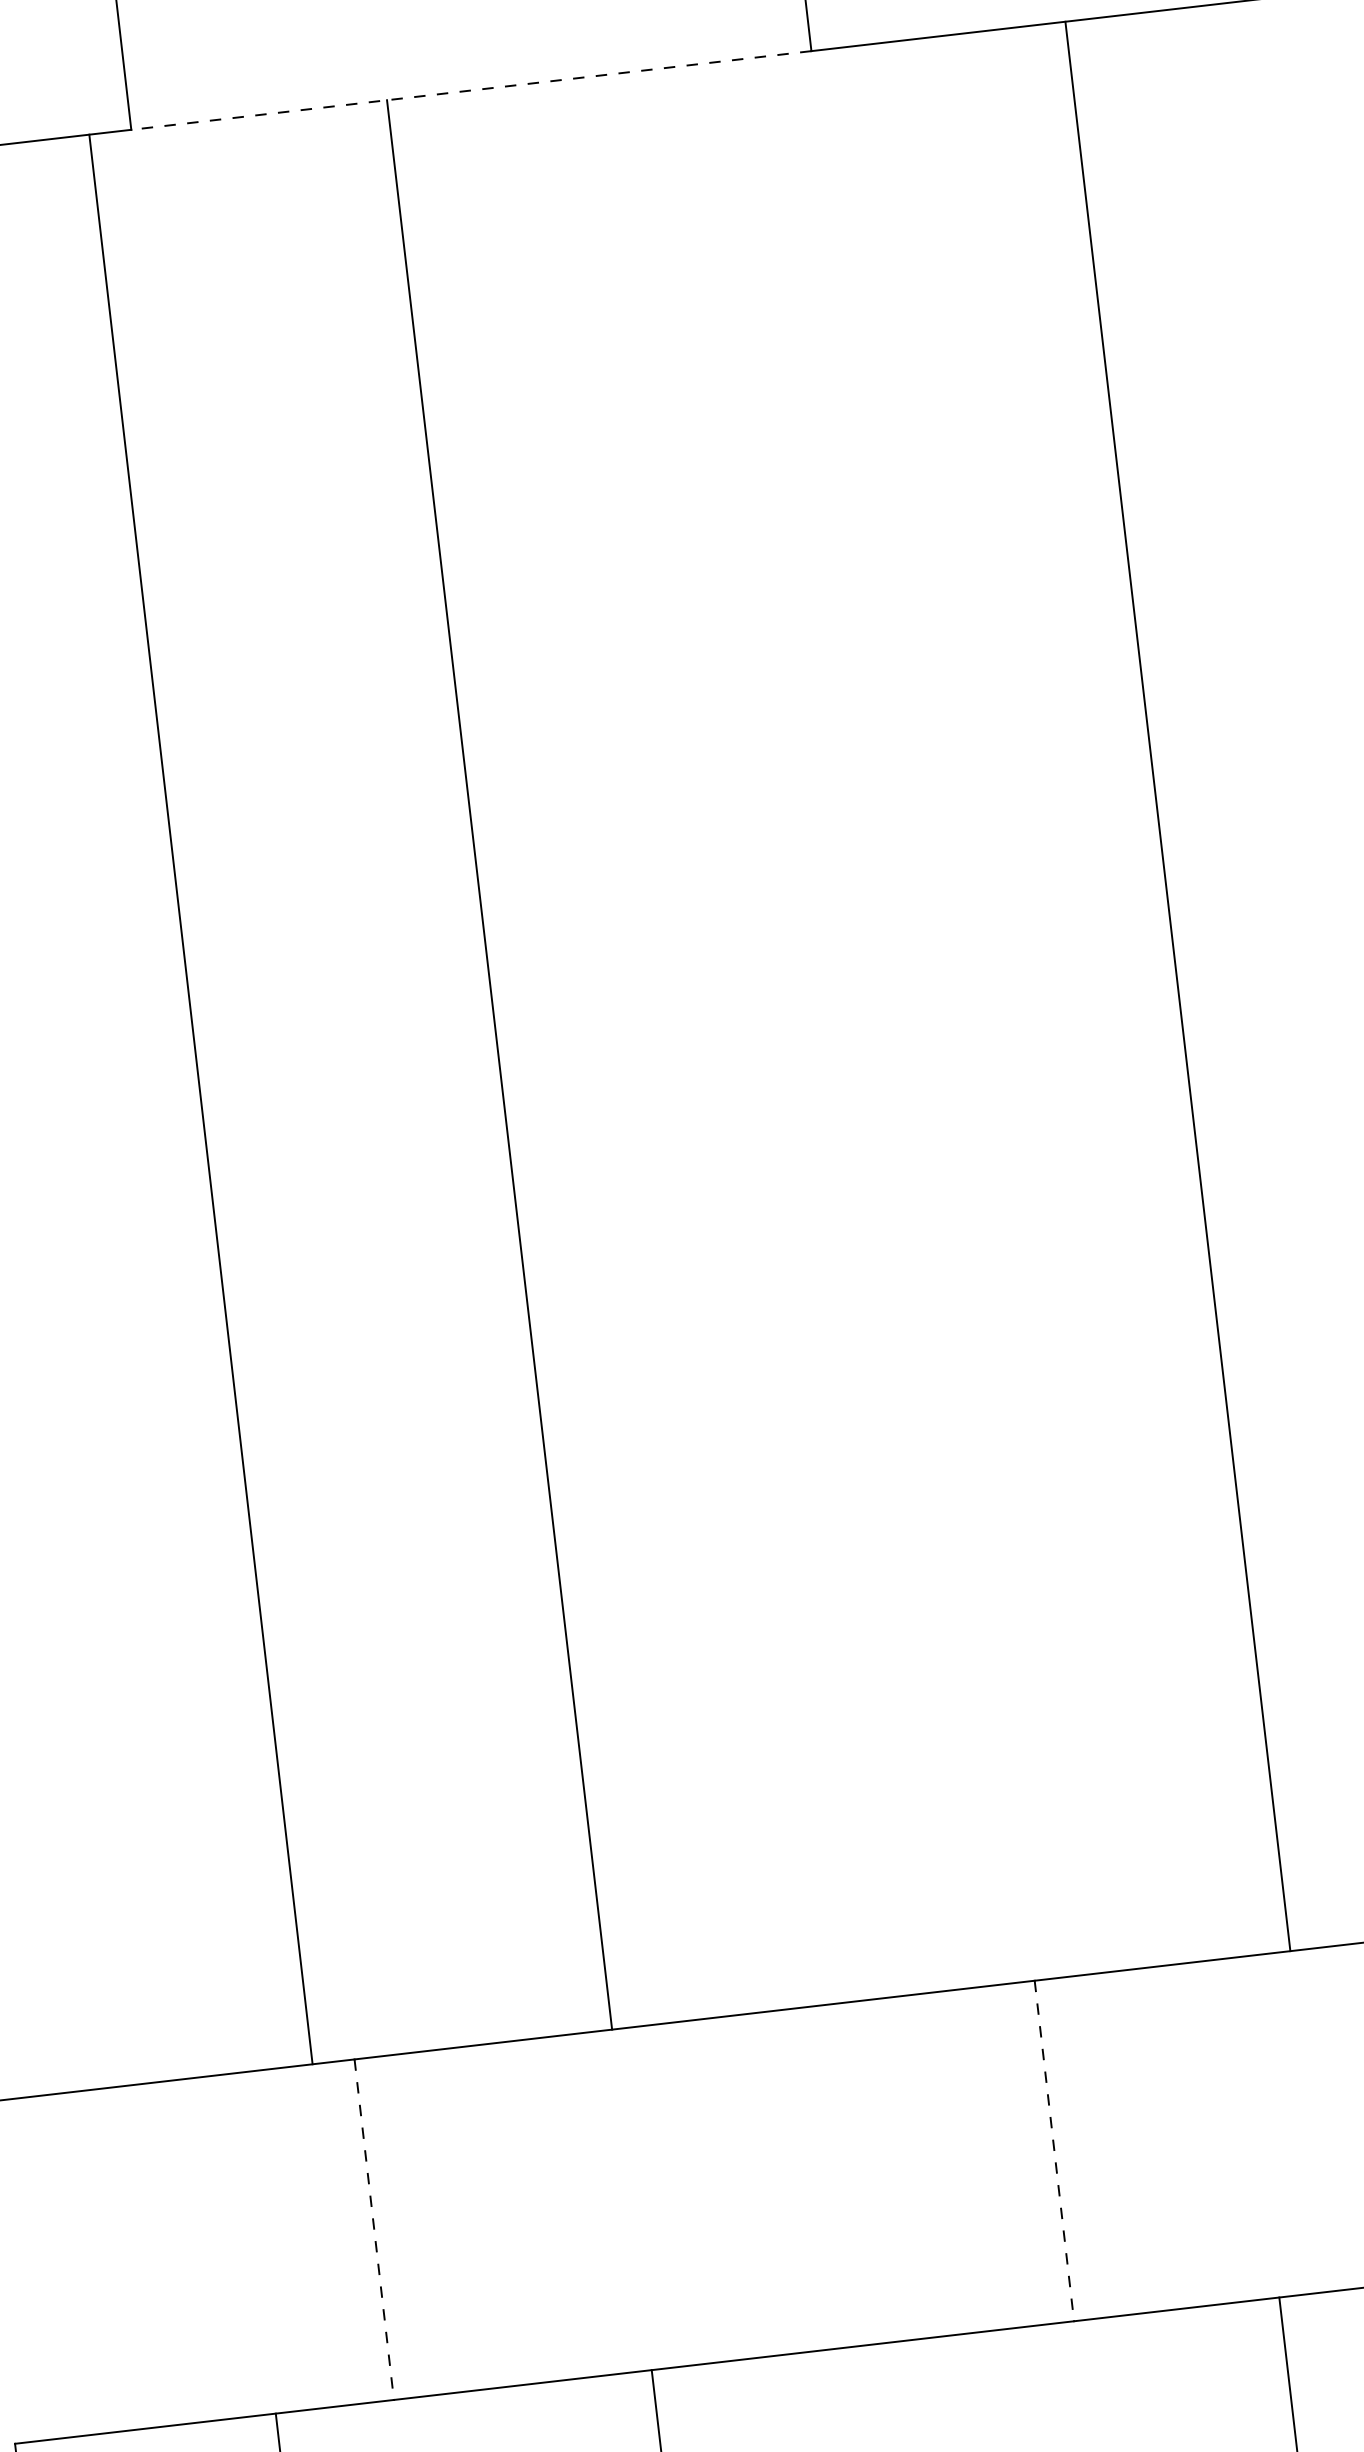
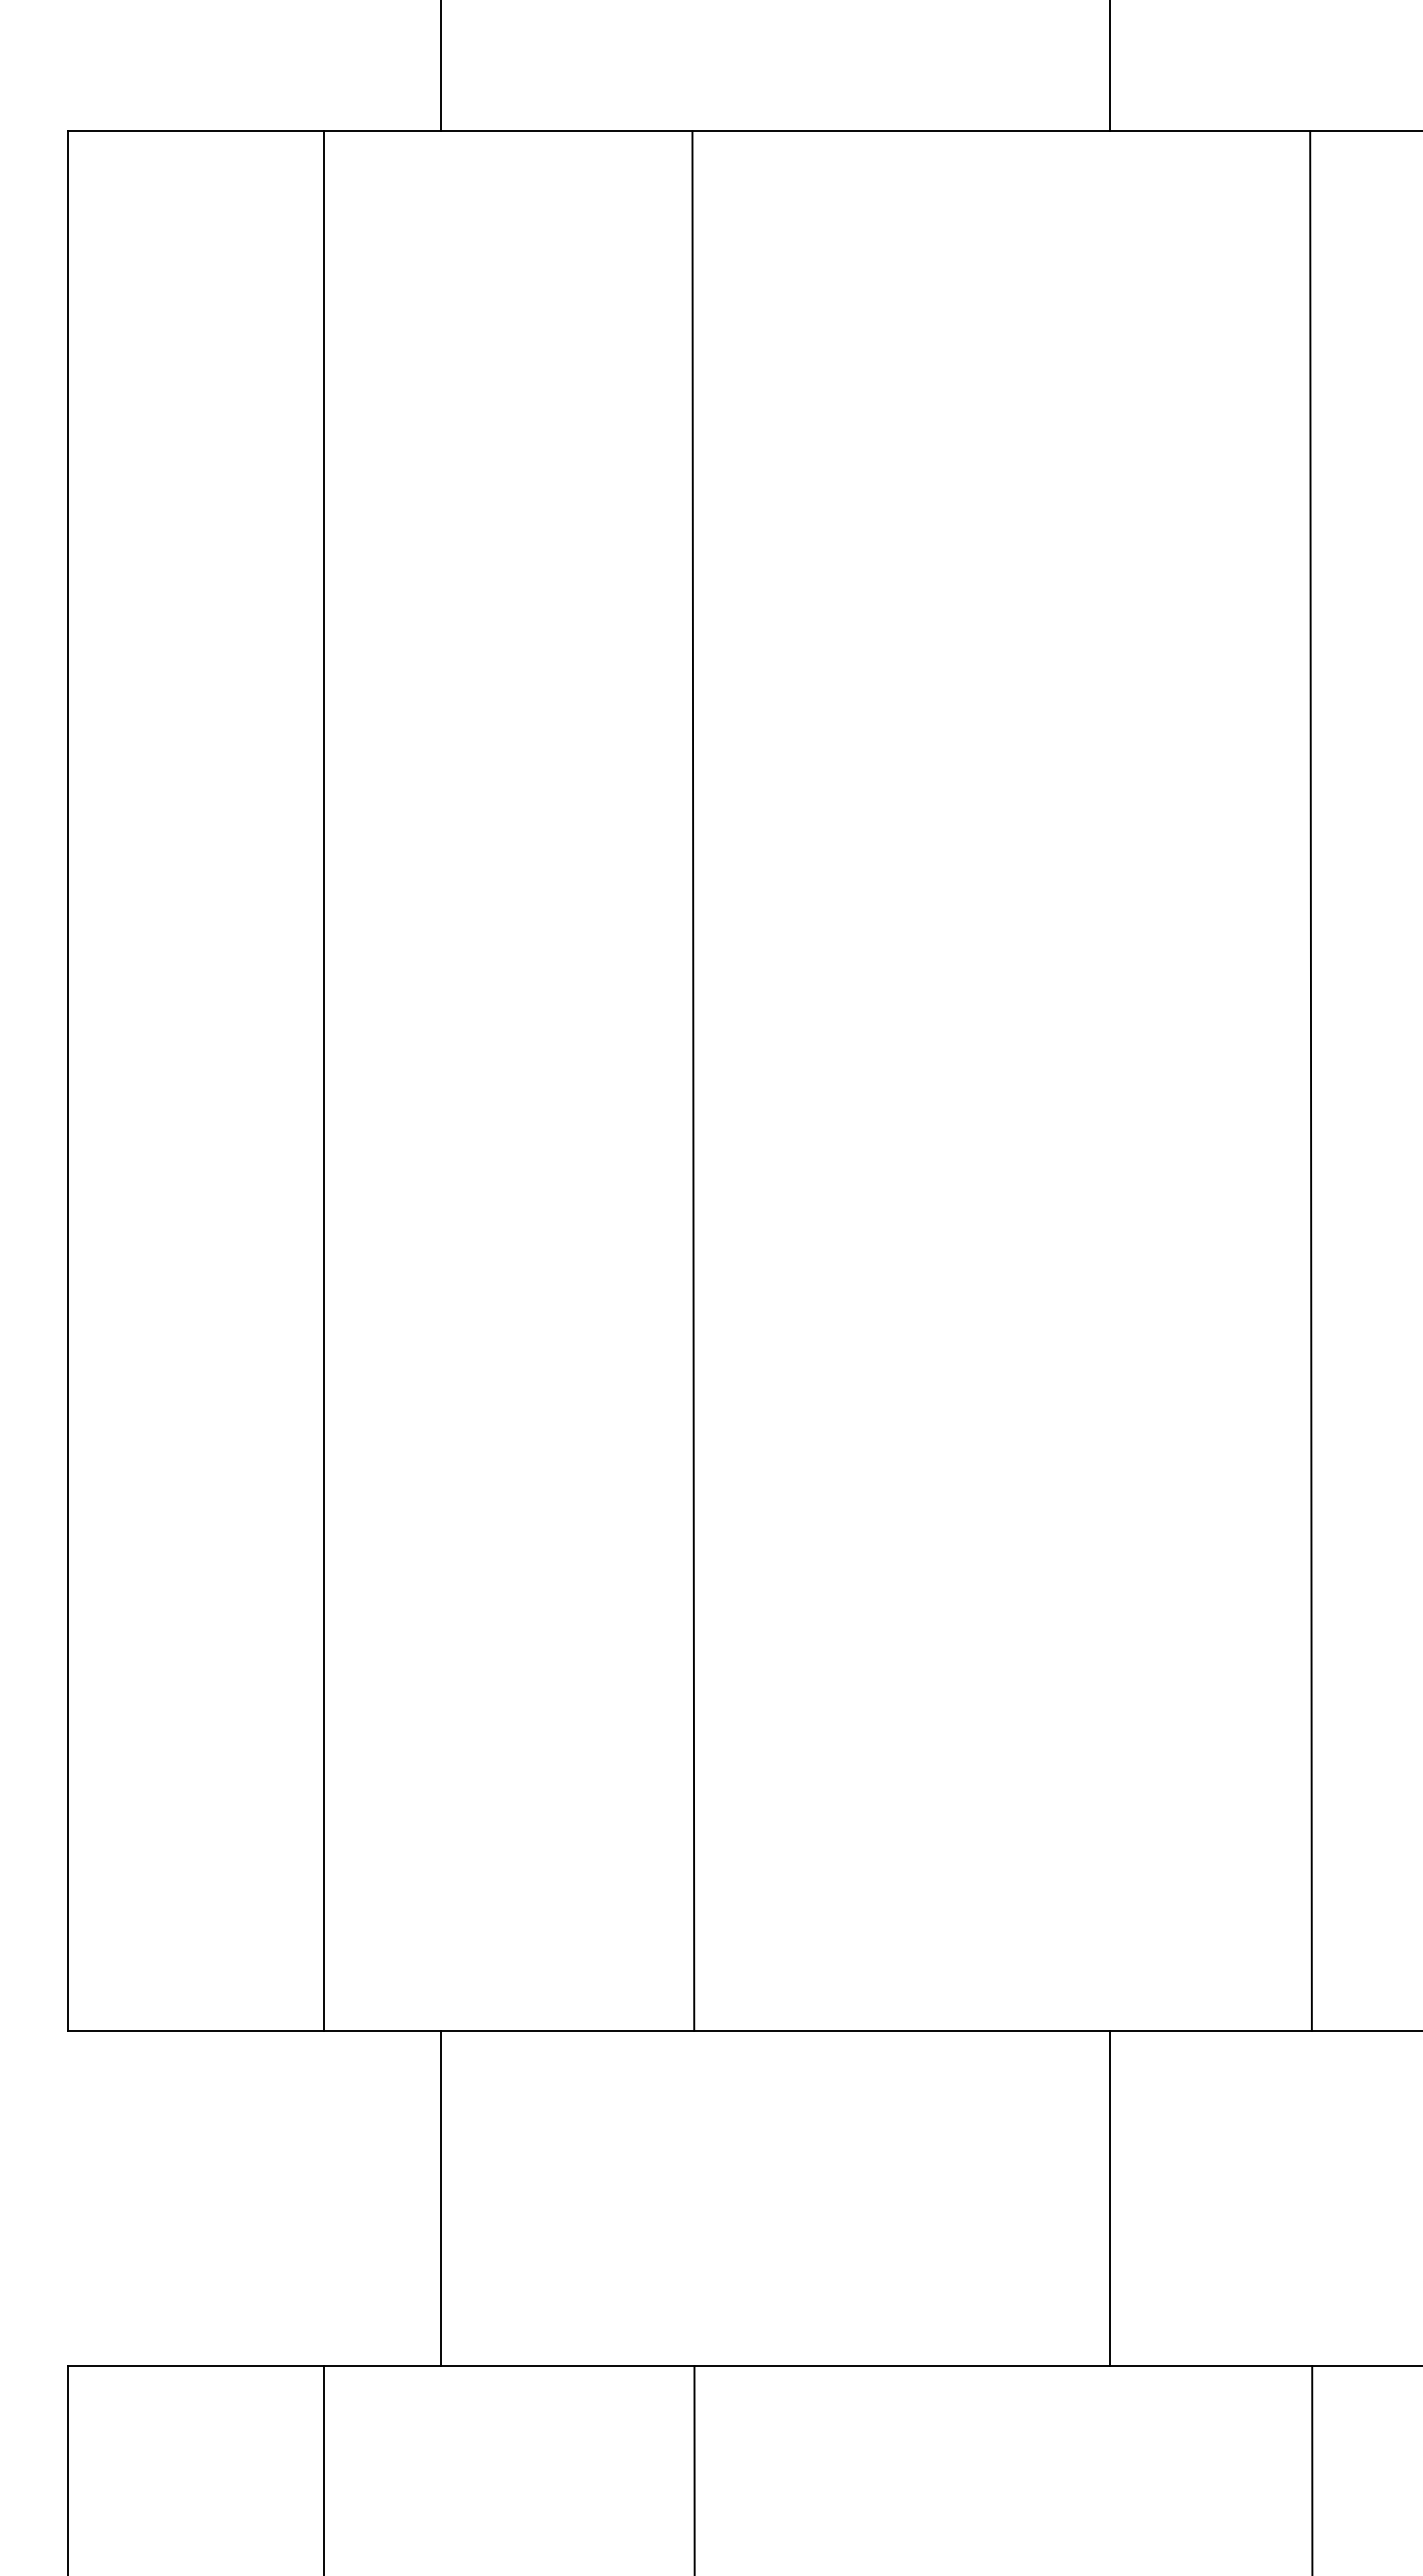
line: (471, 90) -> (775, 131), dashed -> solid
line: (1177, 985) -> (1310, 1080), moved
line: (200, 1098) -> (324, 1080), moved
line: (1054, 2151) -> (1110, 2198), dashed -> solid
line: (374, 2229) -> (440, 2198), dashed -> solid

